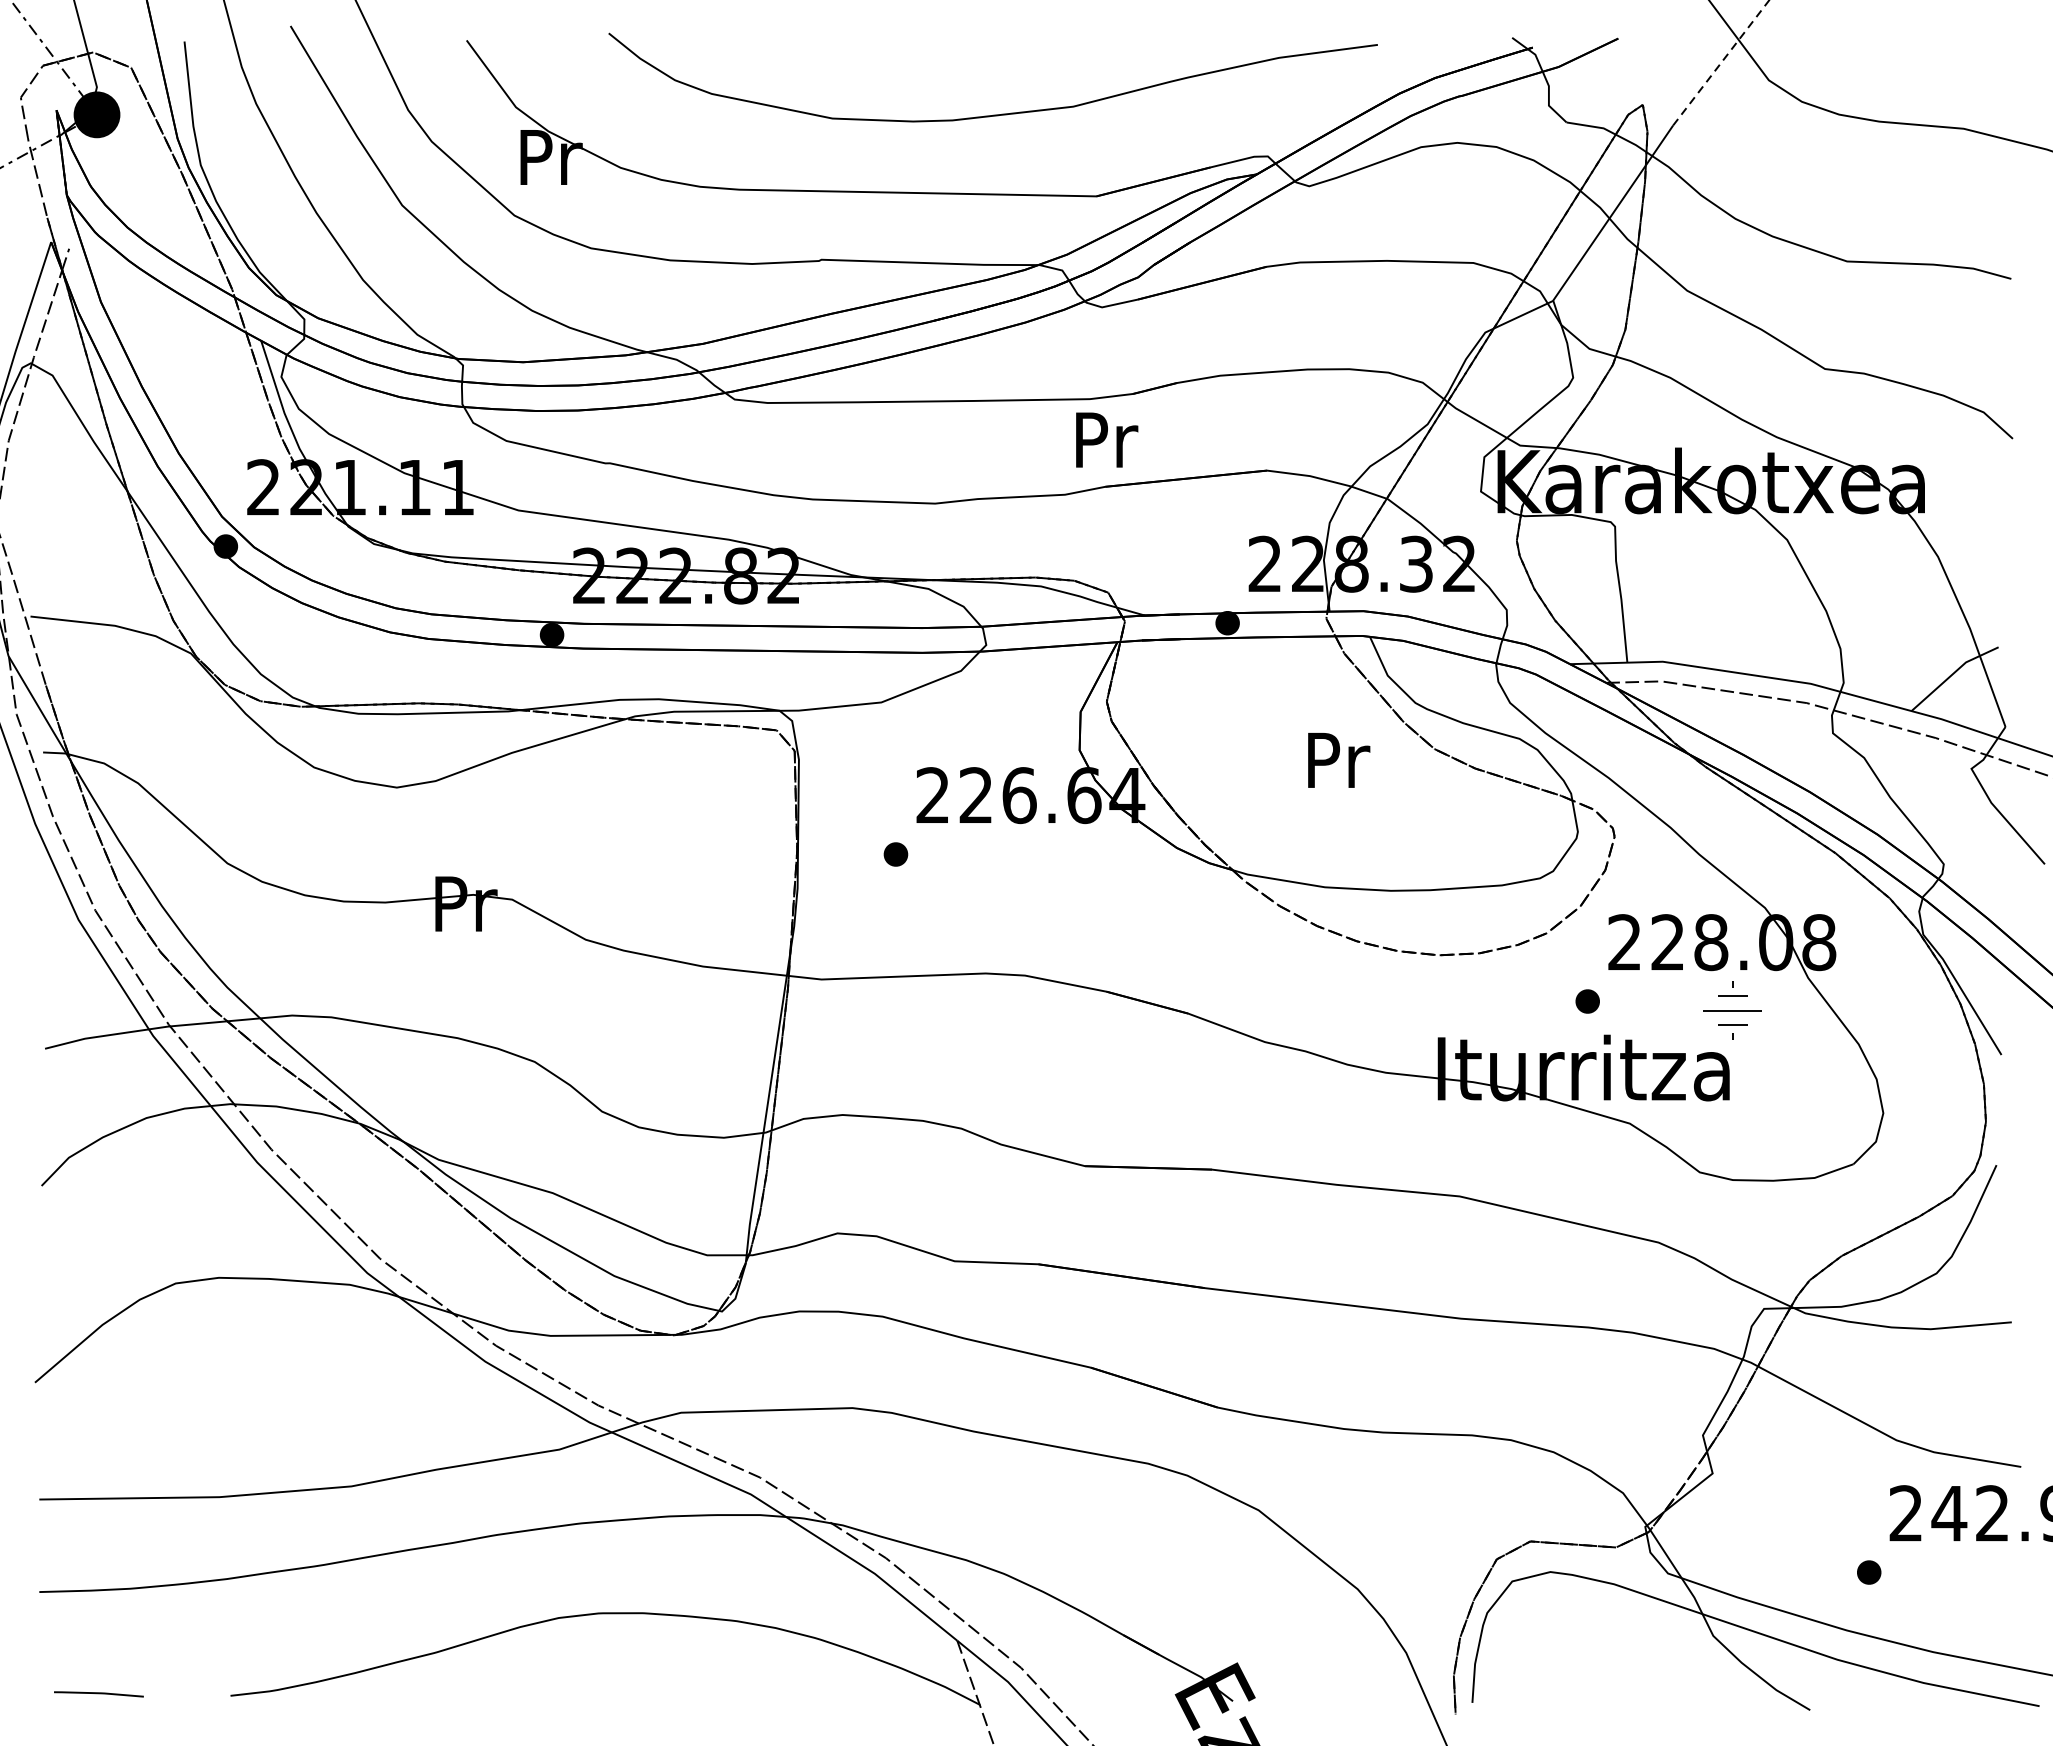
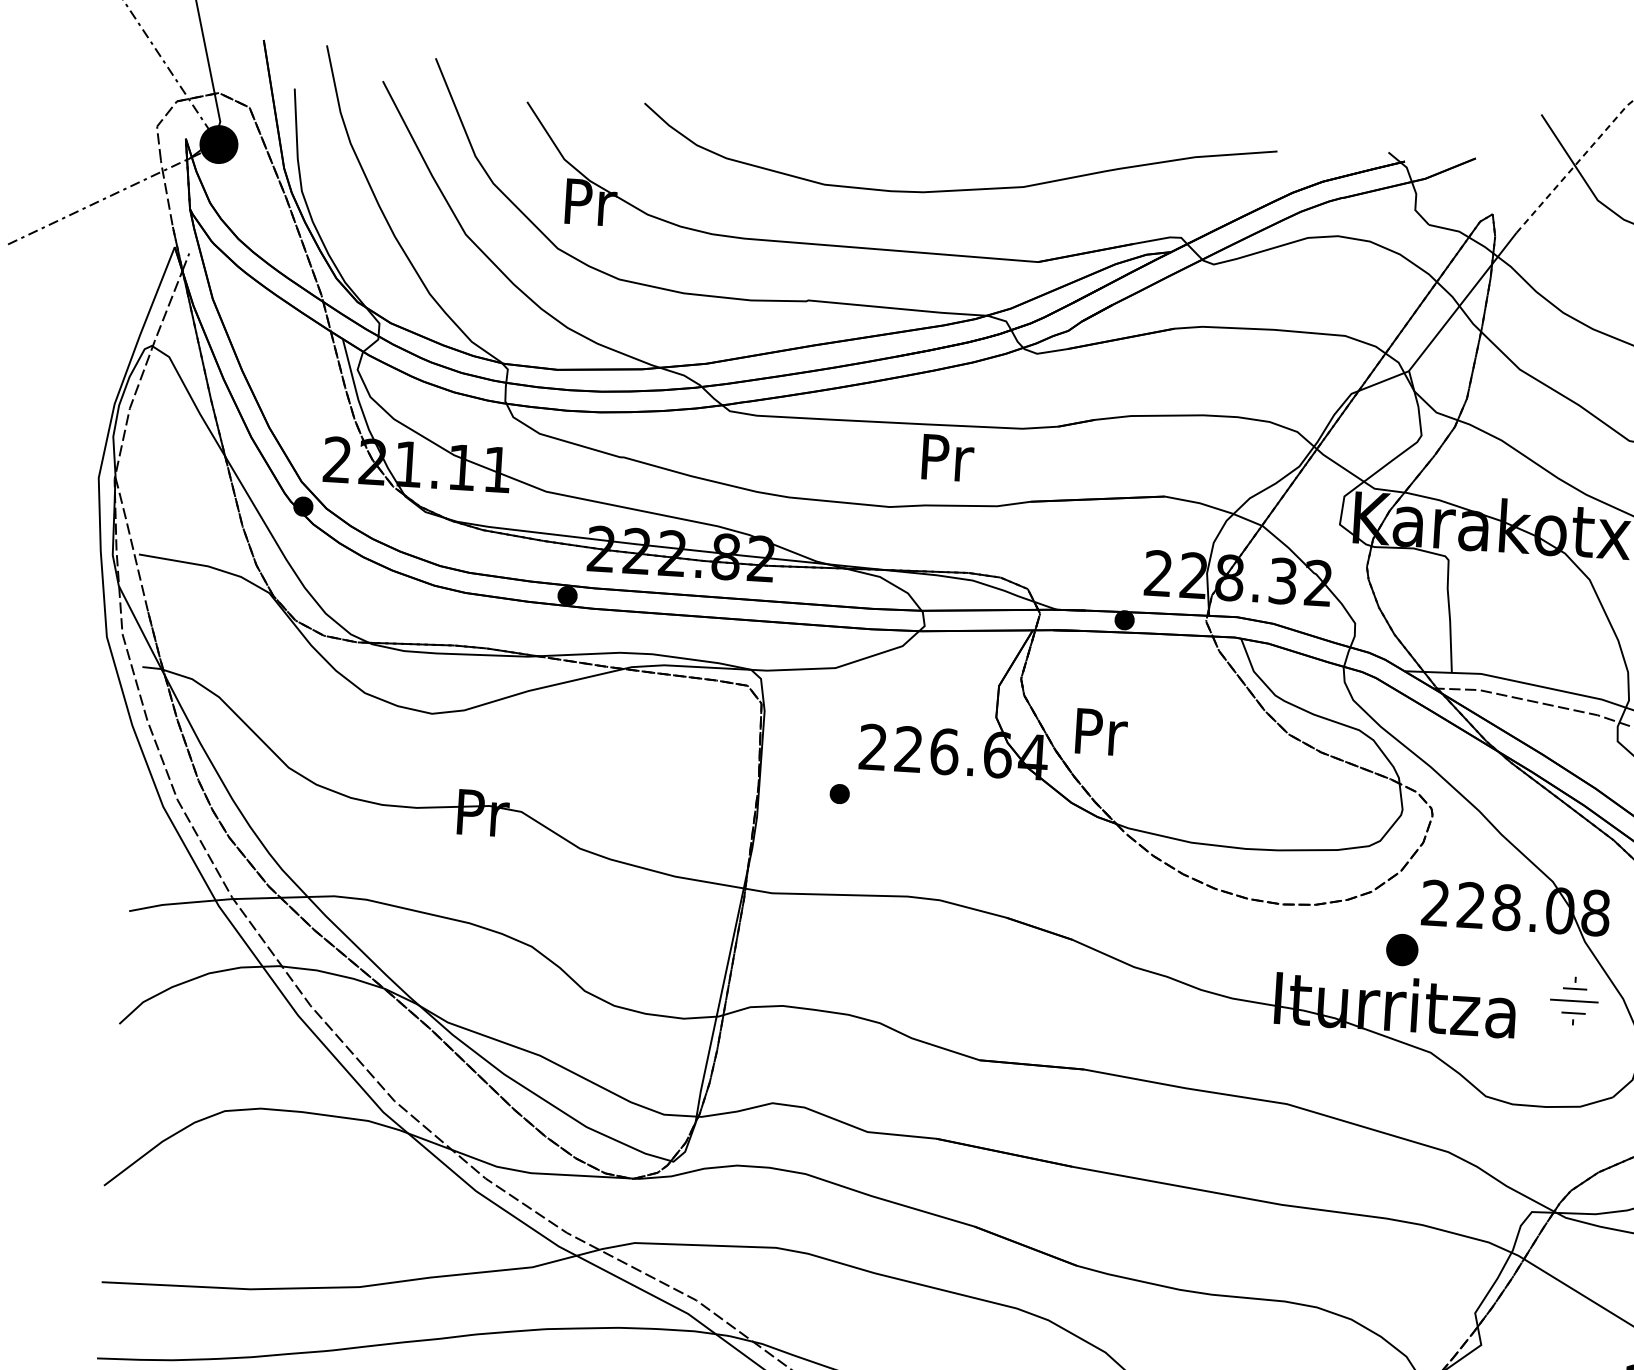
text: (1107, 439) -> (948, 457), moved
text: (1339, 760) -> (1101, 732), moved
part: (1587, 1001) -> (1401, 949), size x1.6
part: (1732, 1010) -> (1574, 1001), moved

